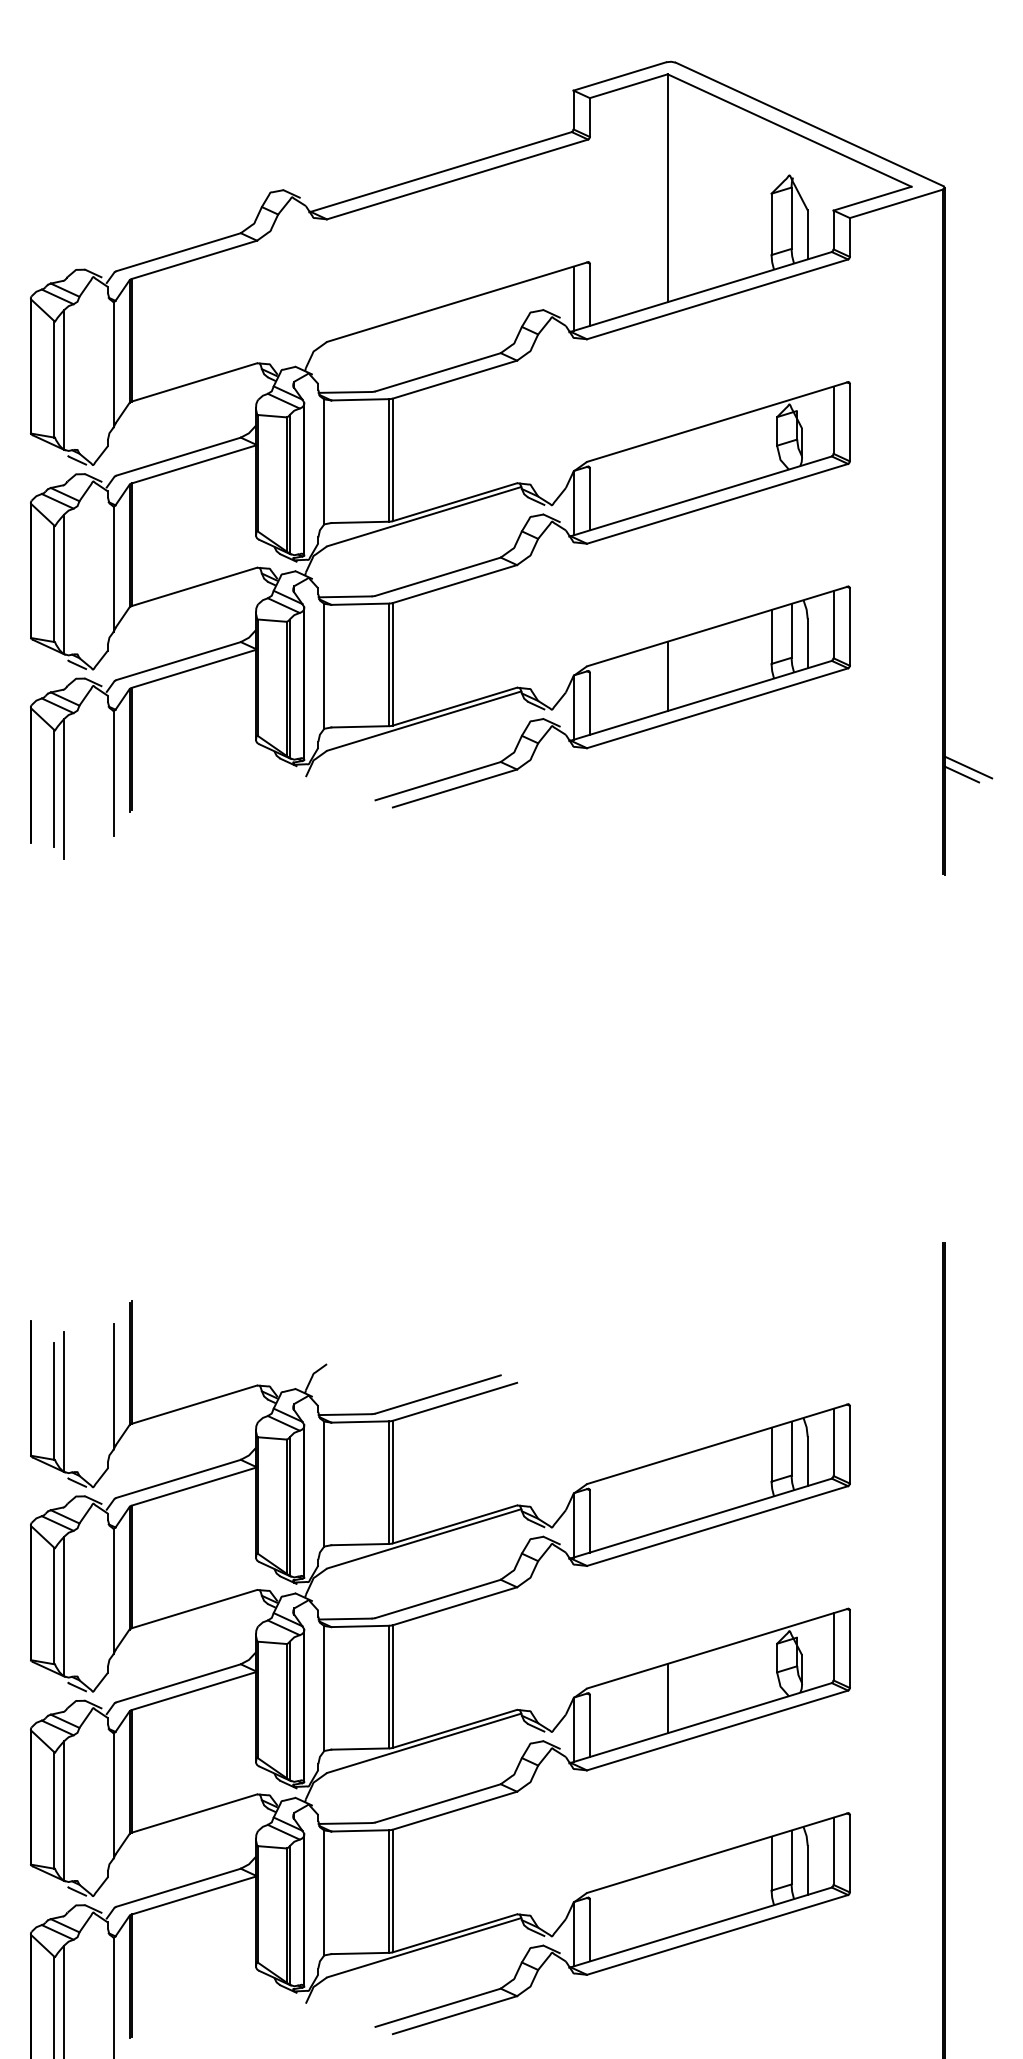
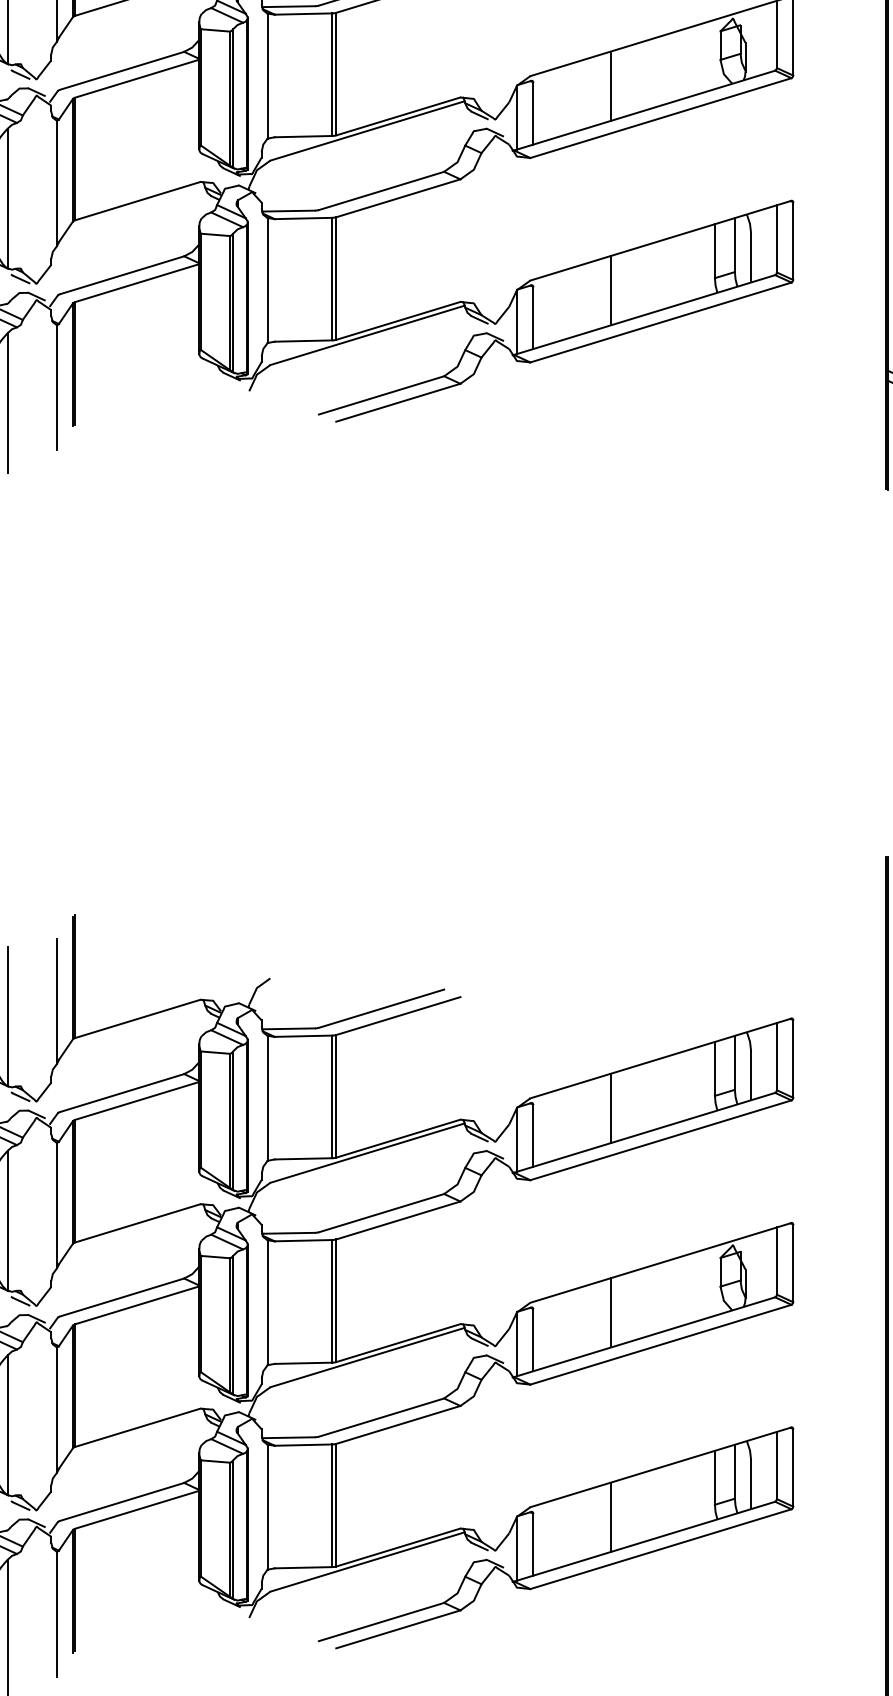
line: (667, 471) -> (610, 85), added
line: (667, 1493) -> (610, 1107), added
line: (667, 1902) -> (610, 1516), added

